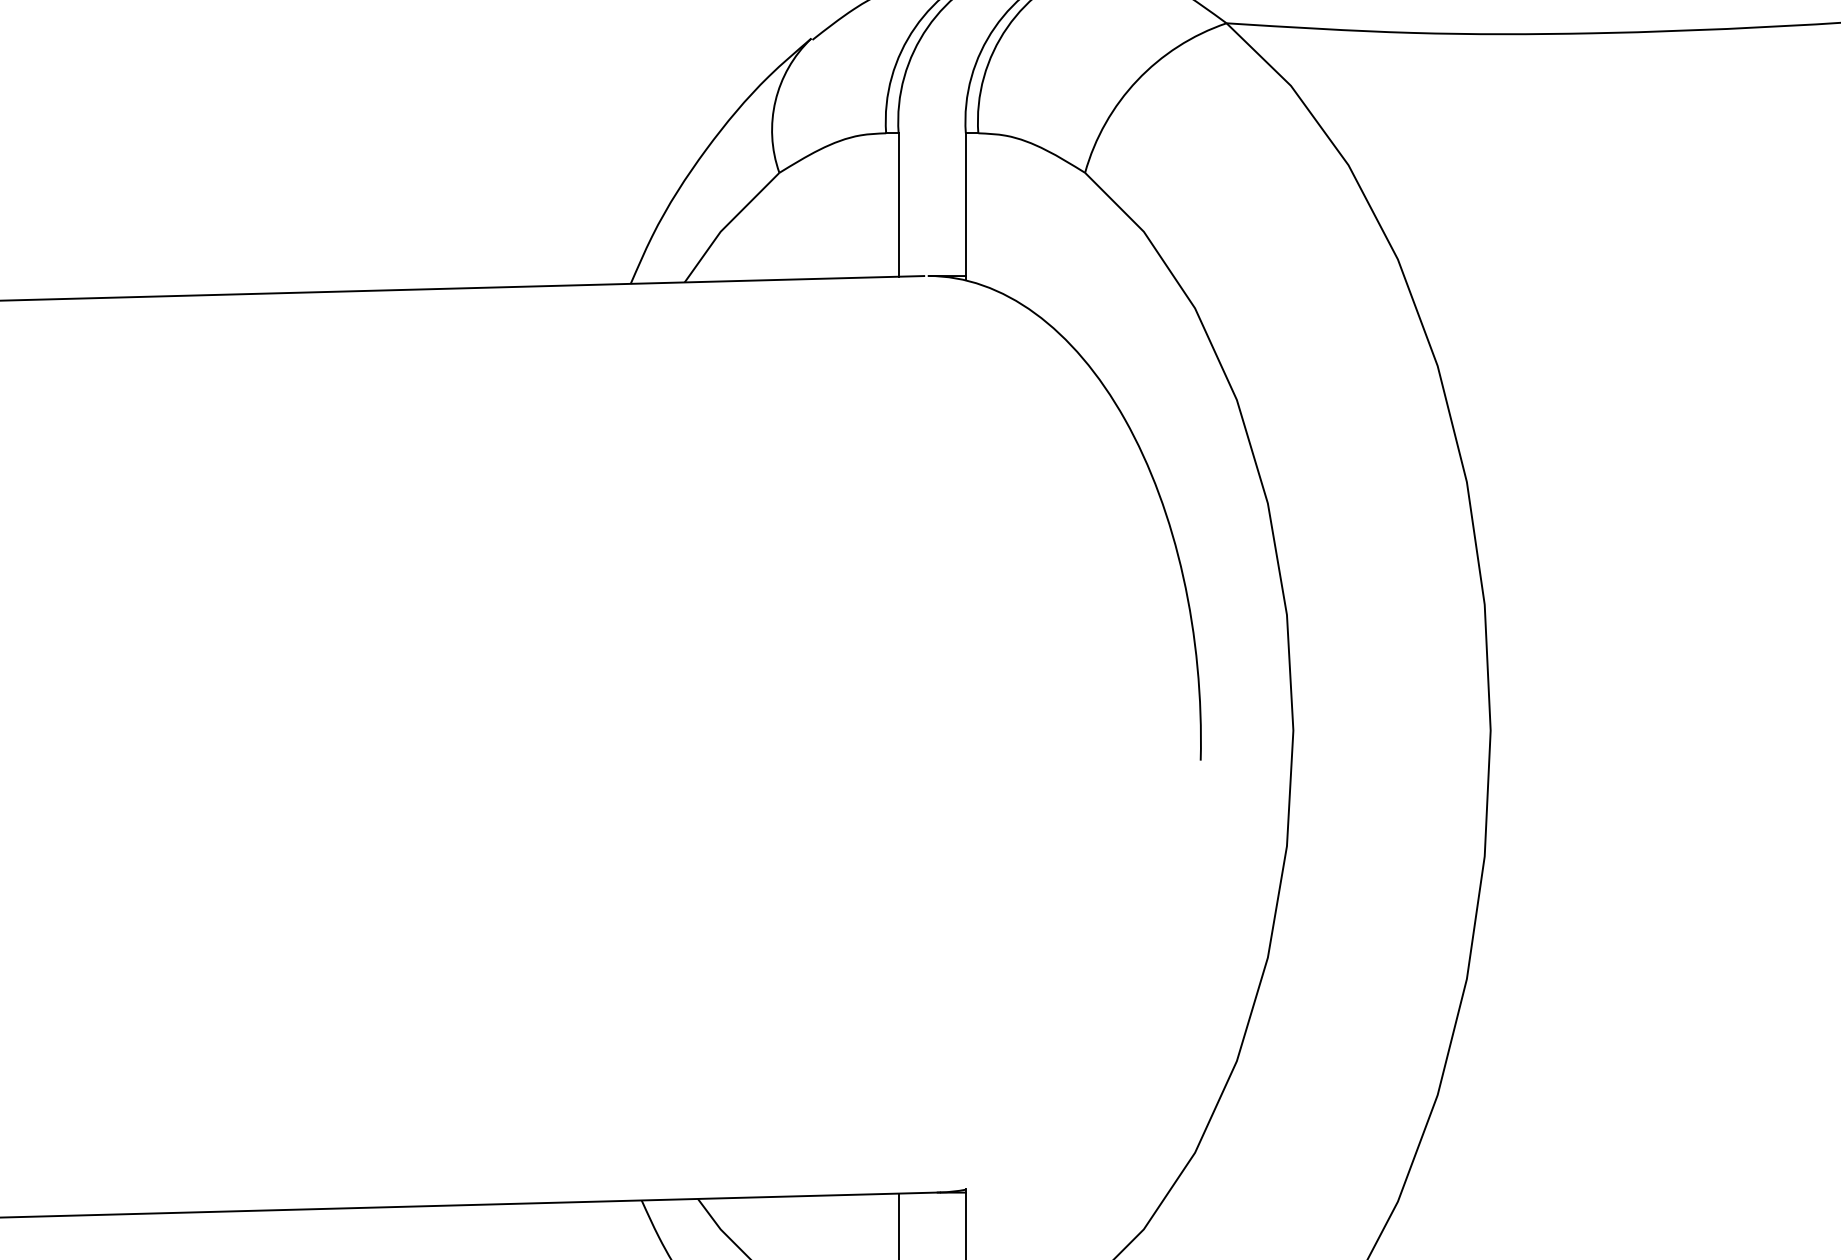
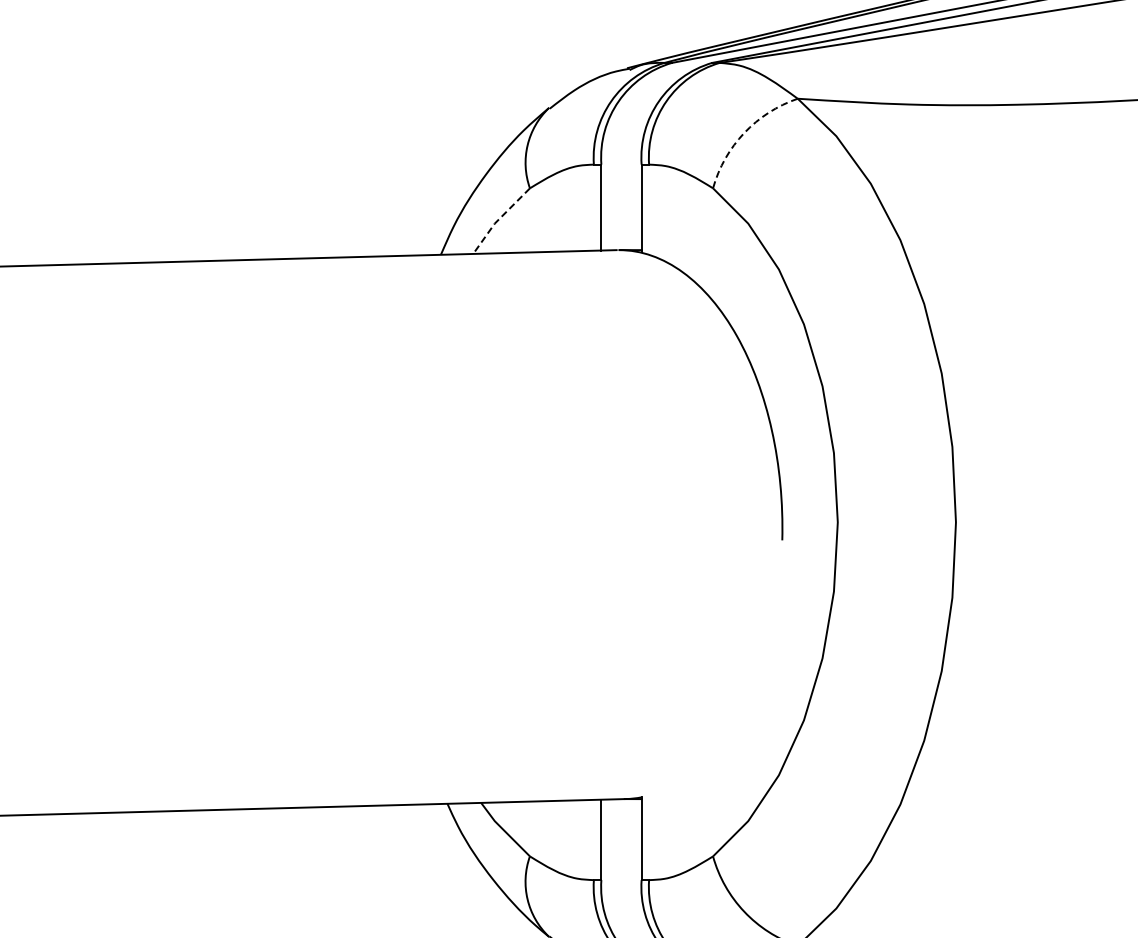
arc: (1137, 81) -> (744, 133), solid -> dashed
line: (726, 226) -> (498, 220), solid -> dashed

